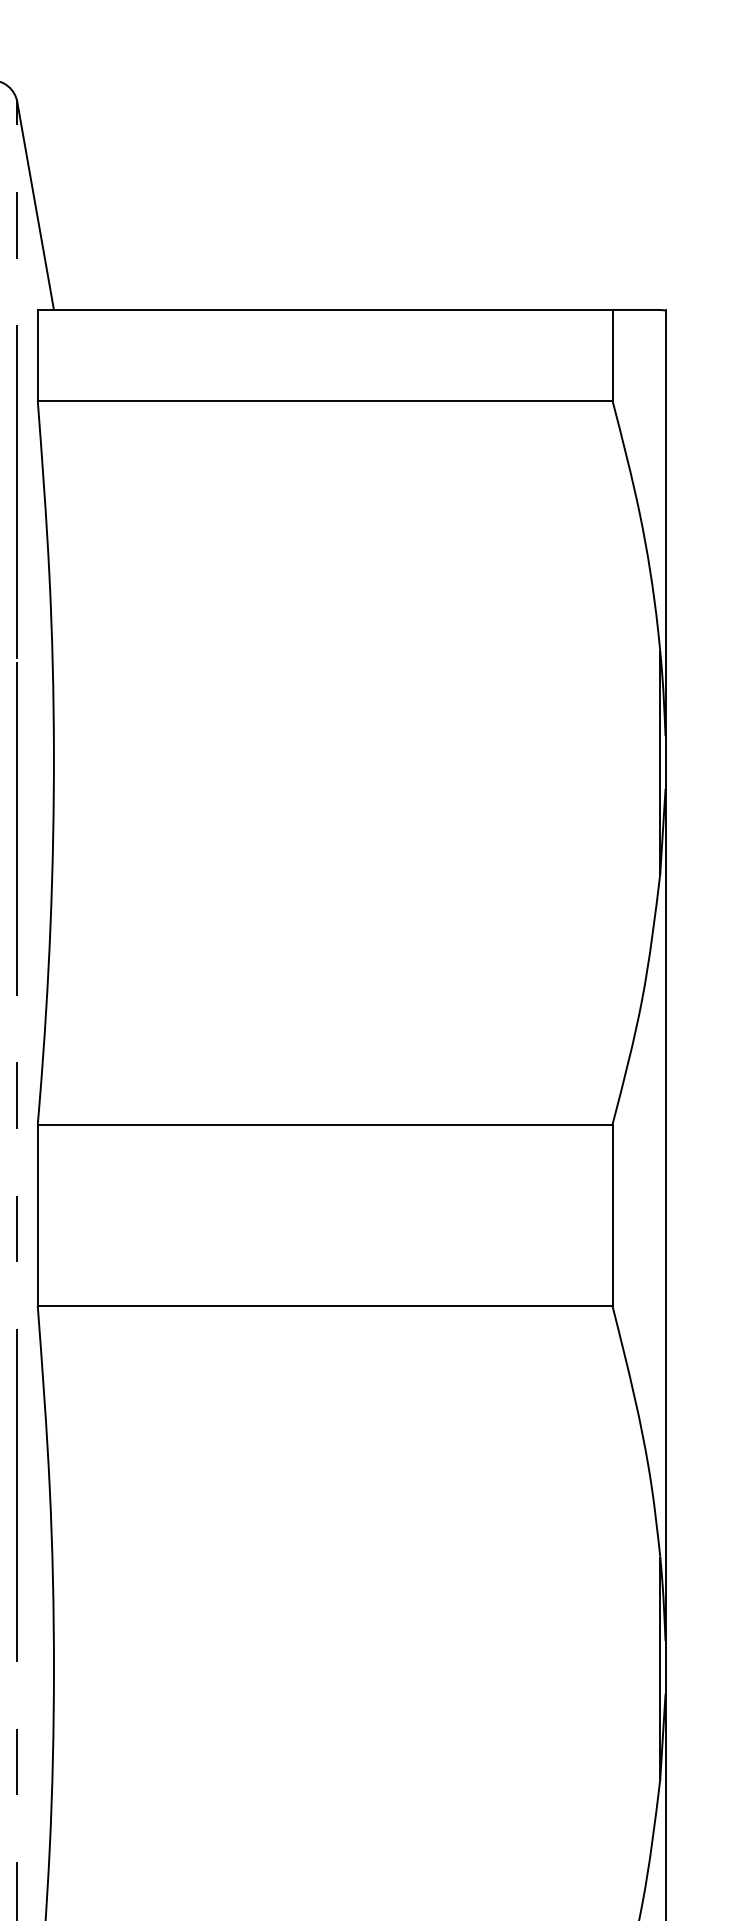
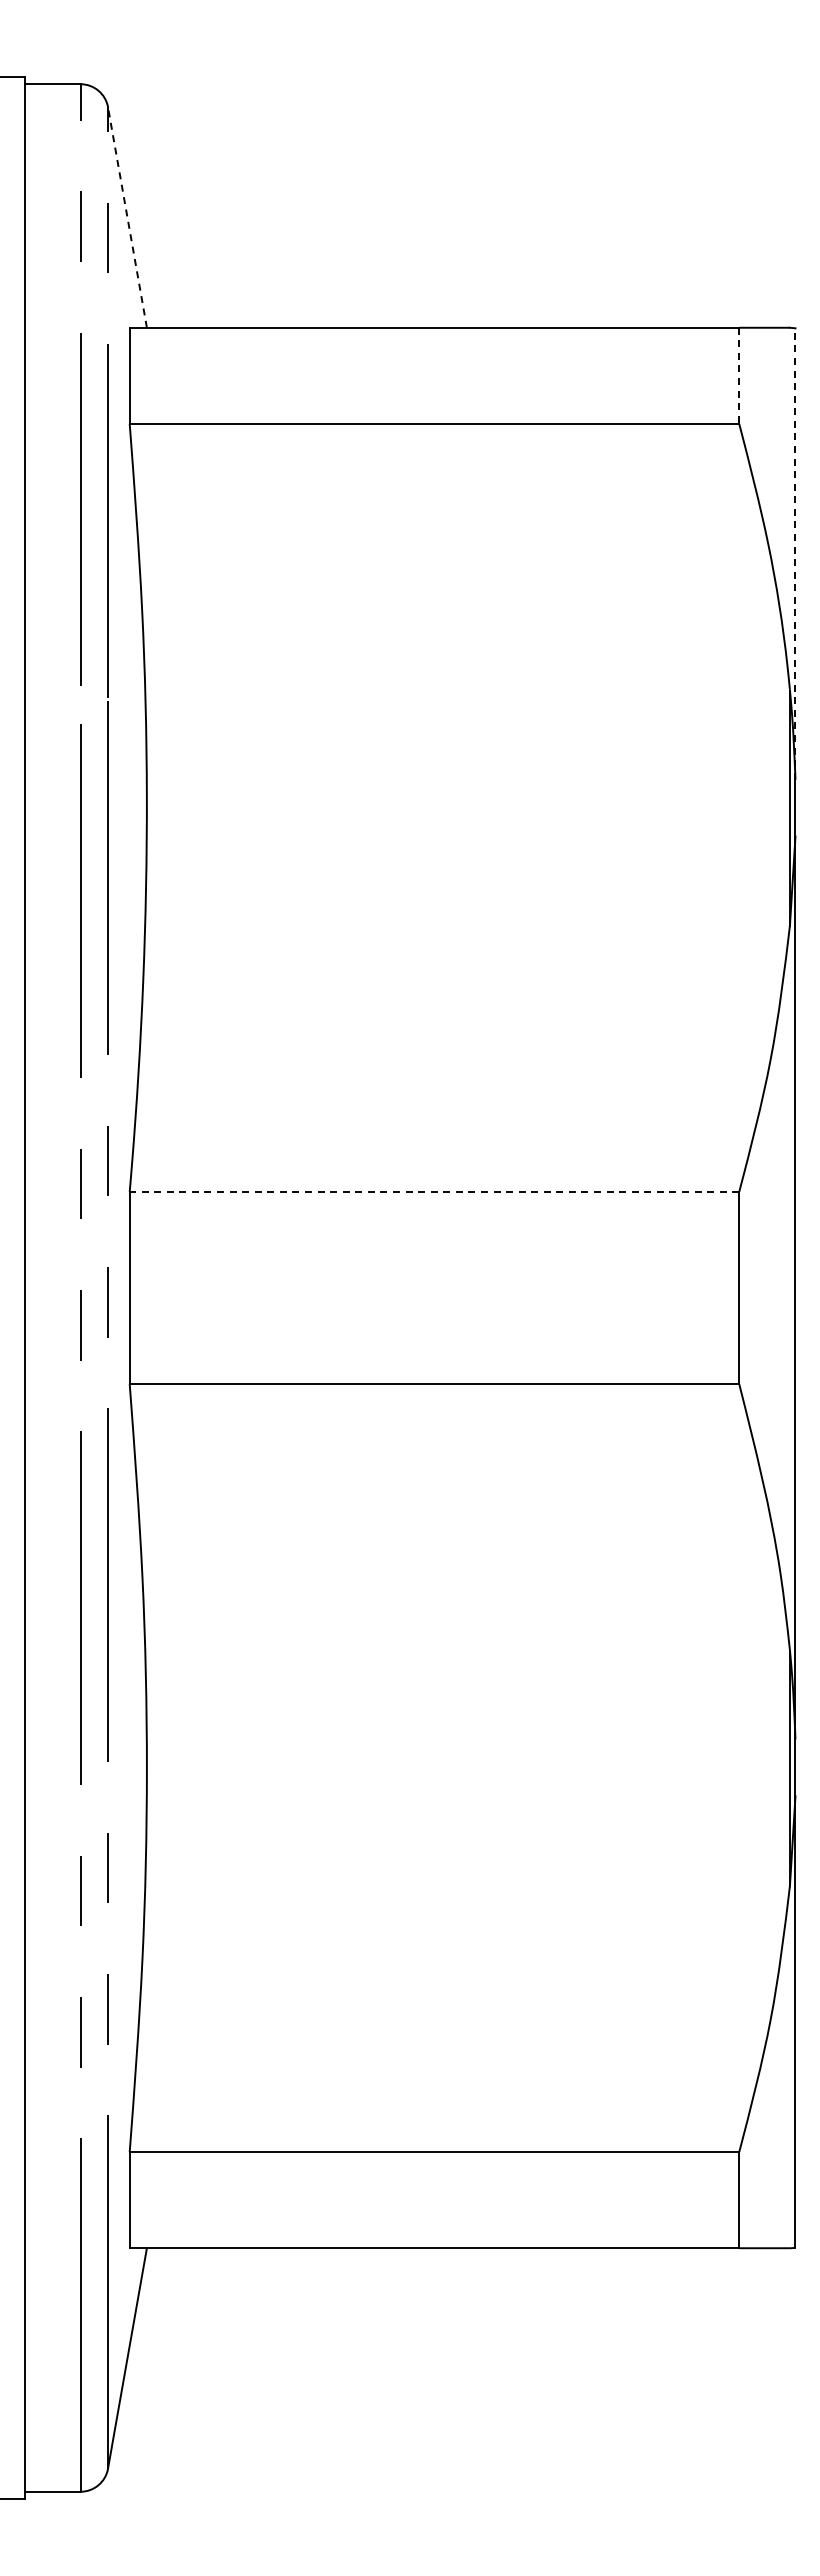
line: (35, 205) -> (127, 217), solid -> dashed
line: (612, 355) -> (739, 376), solid -> dashed
line: (665, 523) -> (795, 554), solid -> dashed
line: (325, 1124) -> (434, 1191), solid -> dashed

